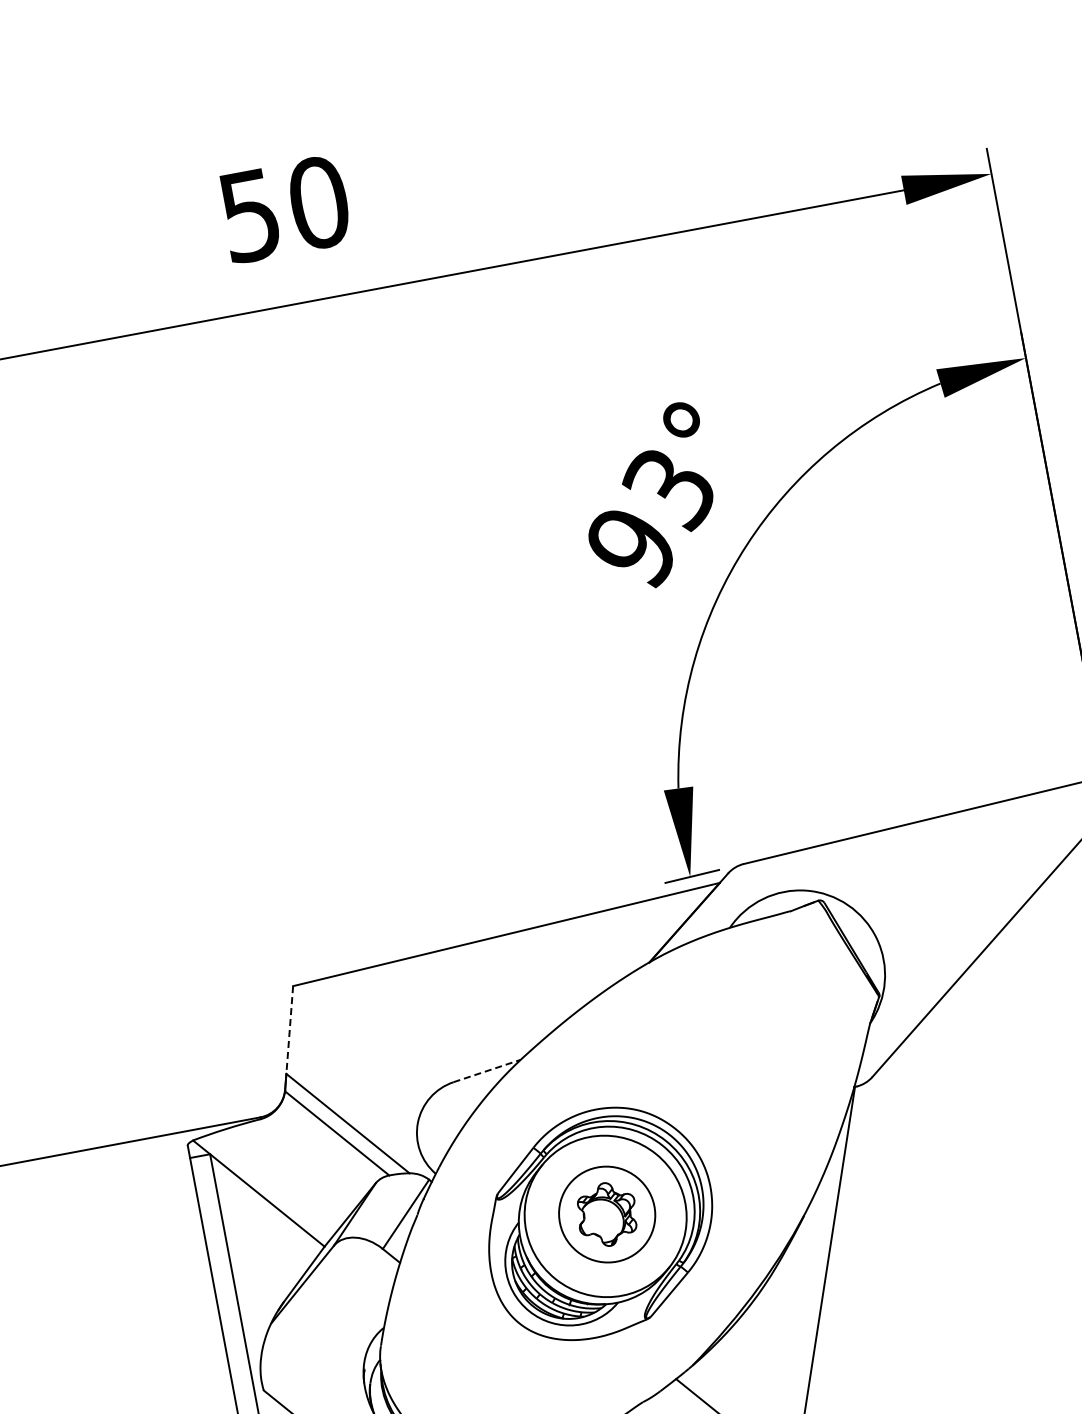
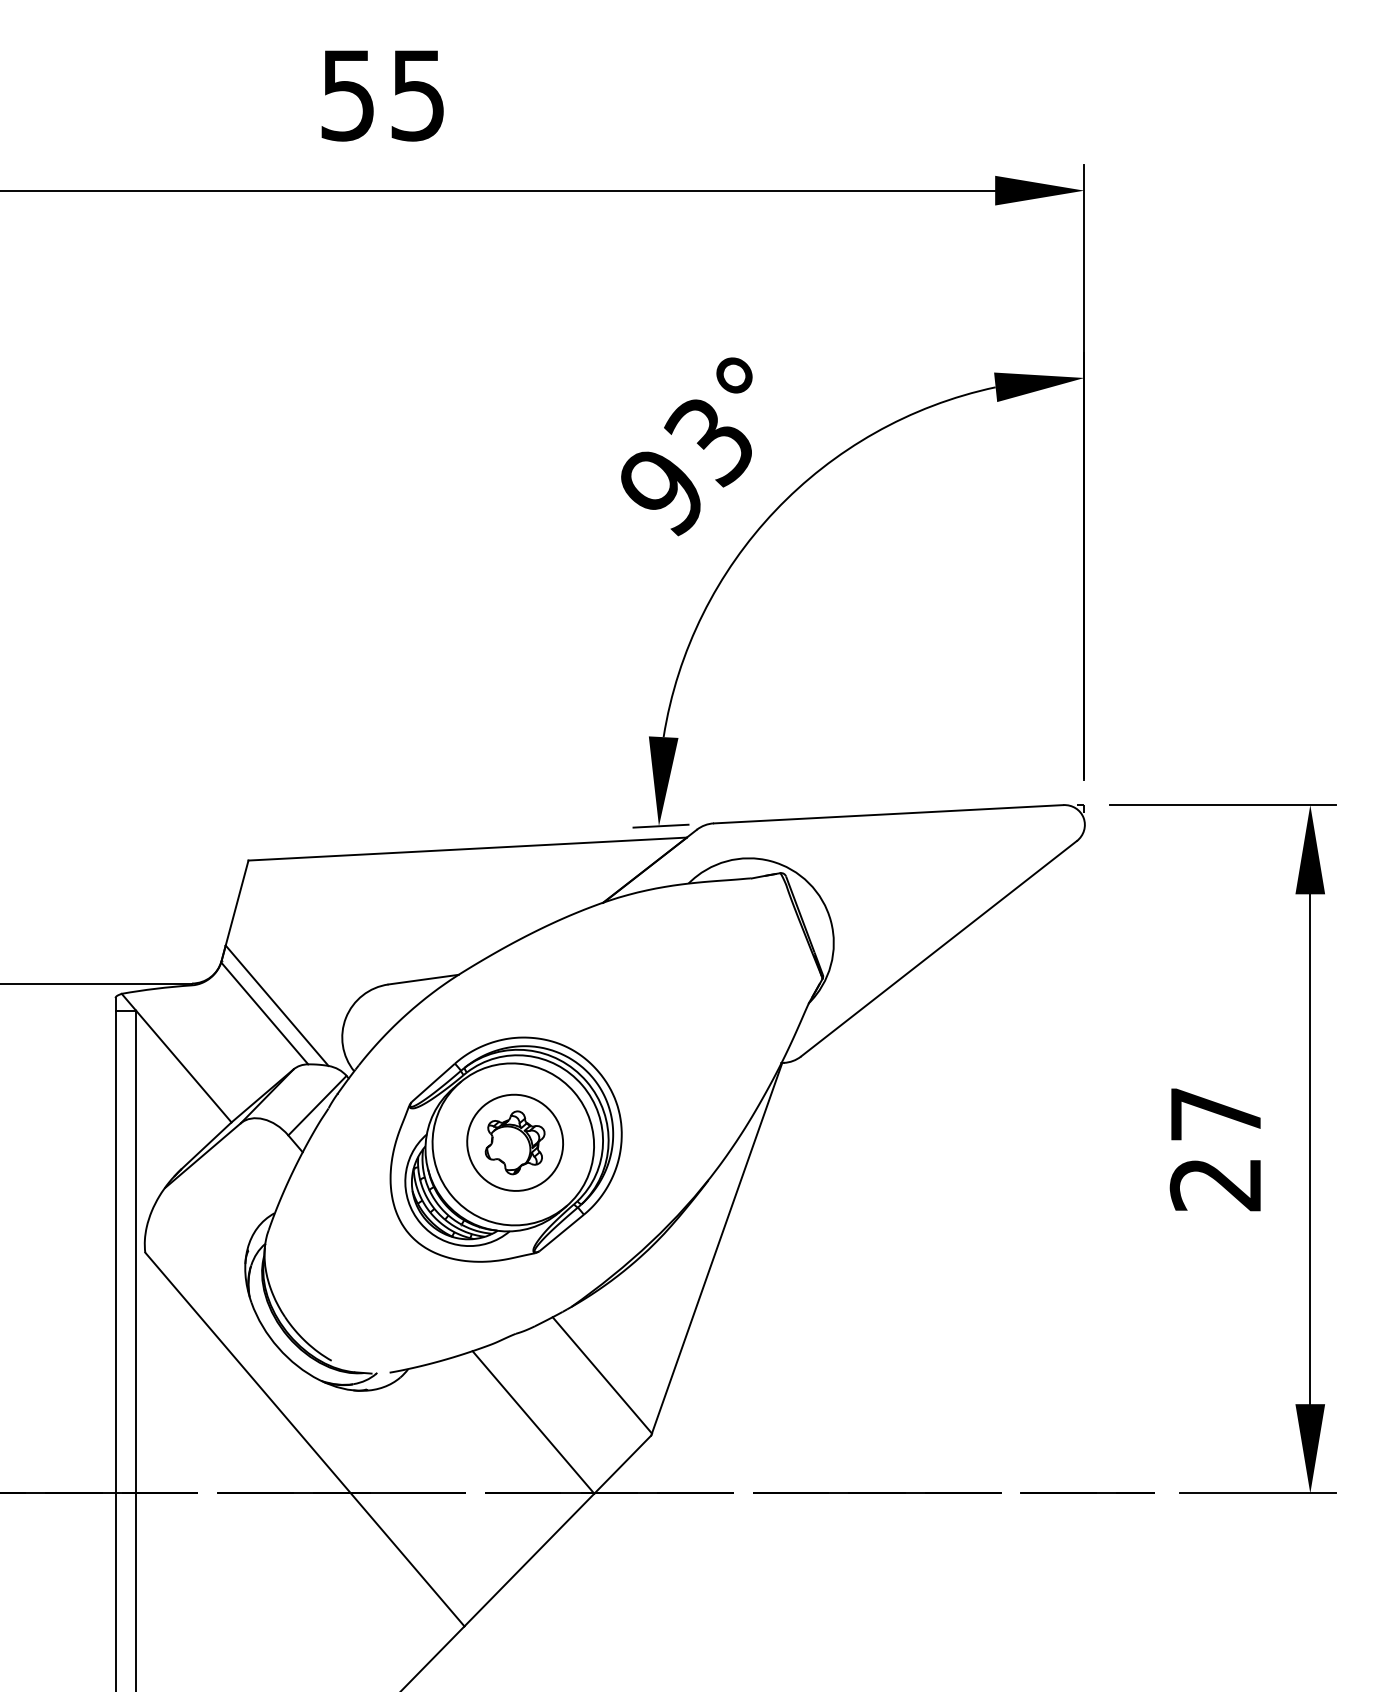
text: (318, 203) -> (417, 95), 50 -> 55
line: (289, 1030) -> (236, 903), dashed -> solid
line: (488, 1070) -> (424, 979), dashed -> solid

